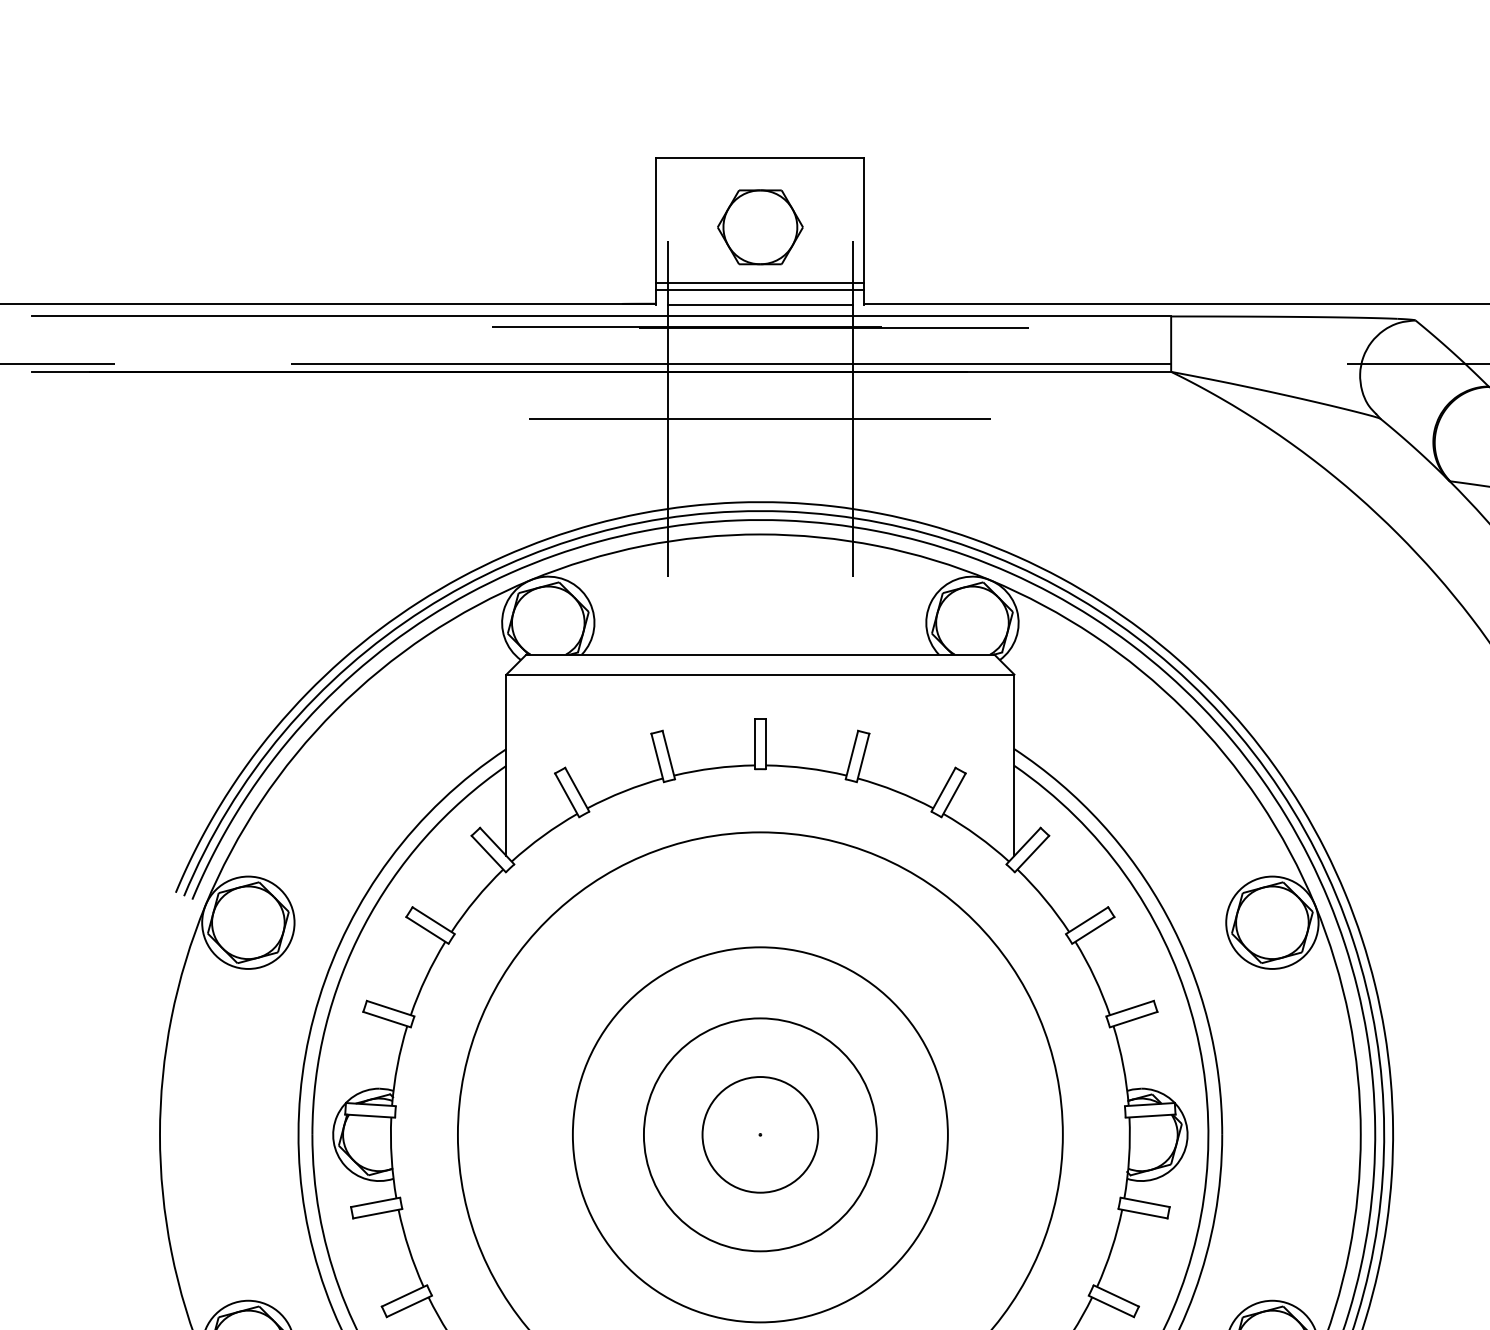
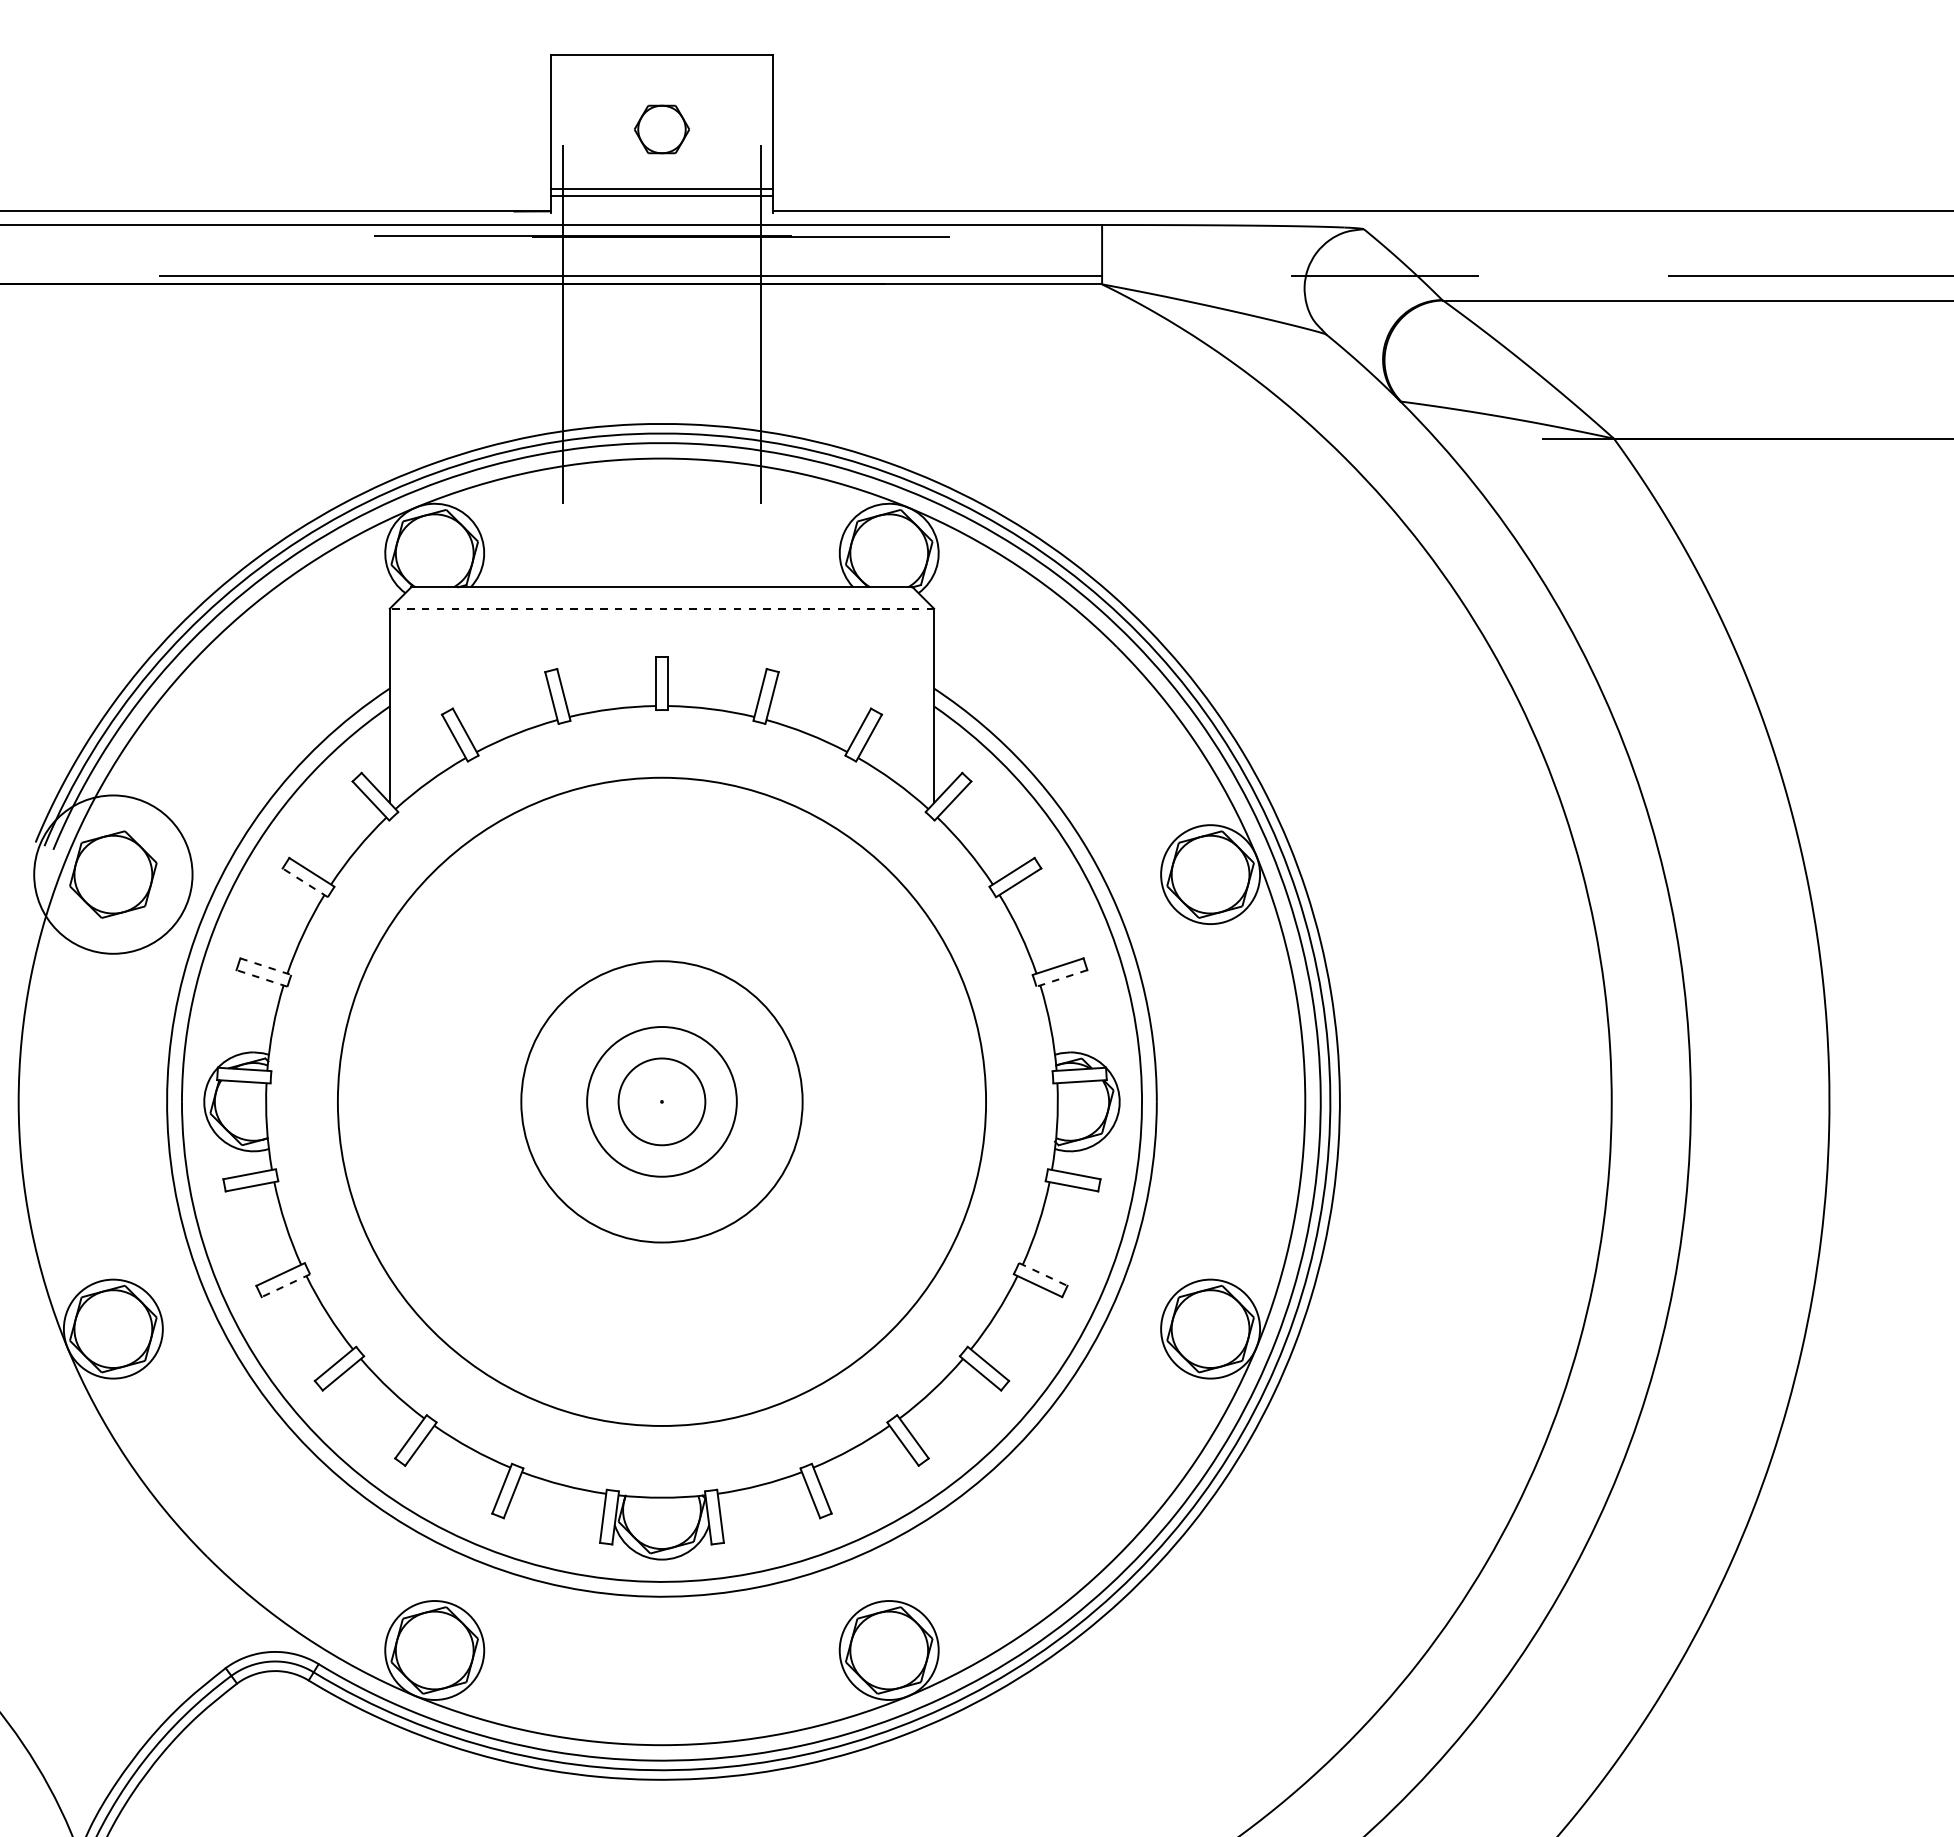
part: (759, 227) -> (661, 129), size x0.6
line: (759, 304) -> (661, 212), removed
line: (759, 418) -> (661, 334), removed
line: (759, 674) -> (661, 608), solid -> dashed
circle: (247, 922) -> (112, 874), size x1.6
line: (427, 930) -> (305, 882), solid -> dashed
line: (390, 1008) -> (265, 966), solid -> dashed
line: (387, 1019) -> (262, 978), solid -> dashed
line: (1133, 1019) -> (1061, 978), solid -> dashed
circle: (759, 1134) -> (661, 1101), size x0.6
circle: (759, 1134) -> (661, 1101), size x0.7
circle: (759, 1134) -> (661, 1101), size x0.7
line: (1116, 1295) -> (1043, 1274), solid -> dashed
line: (409, 1306) -> (285, 1285), solid -> dashed

